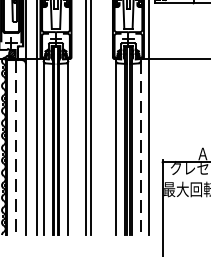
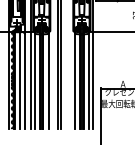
line: (15, 148) -> (19, 81), dashed -> solid
line: (140, 148) -> (88, 81), dashed -> solid

